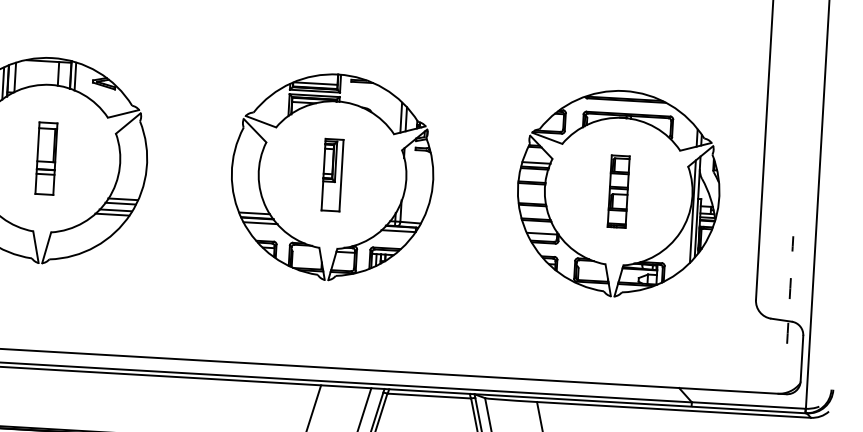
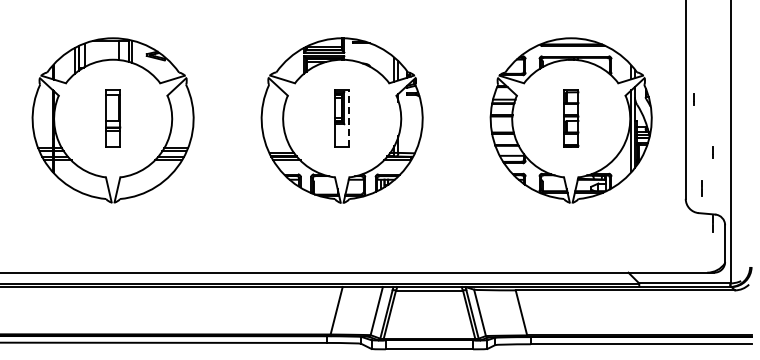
line: (341, 175) -> (349, 118), solid -> dashed
line: (772, 176) -> (693, 99), added
line: (790, 288) -> (701, 188), moved

